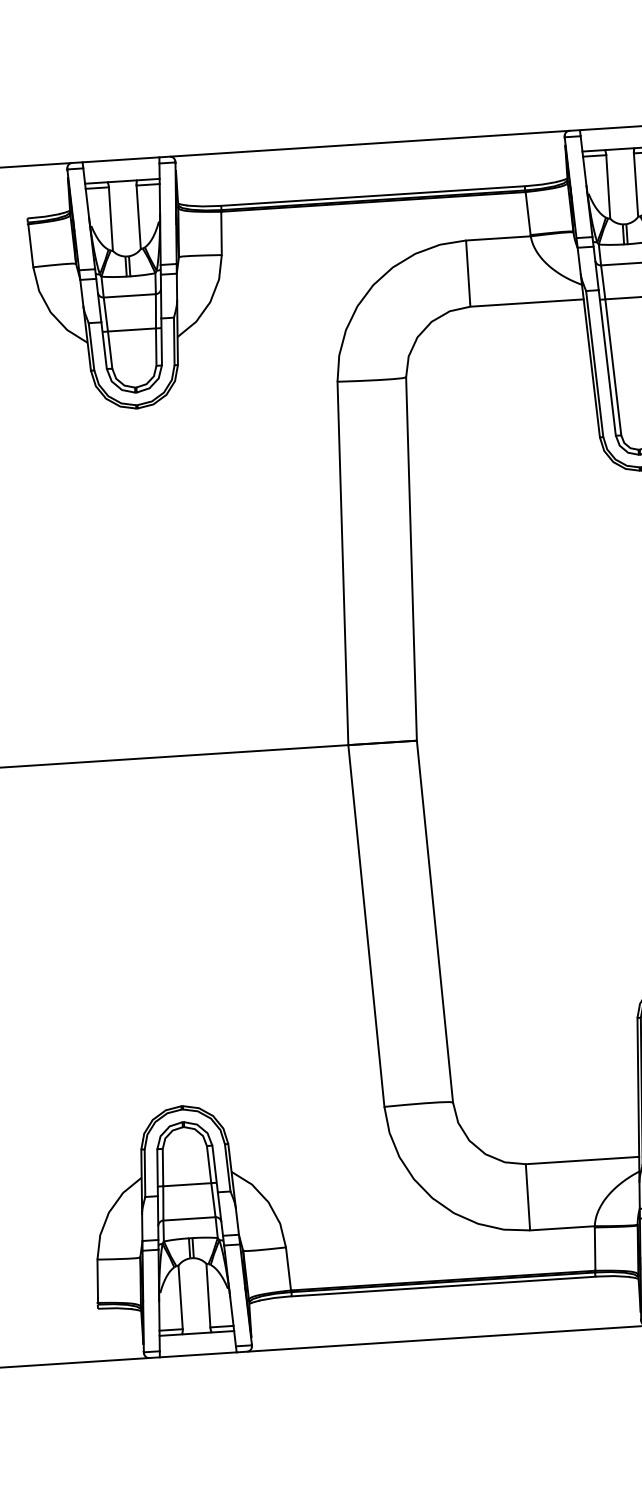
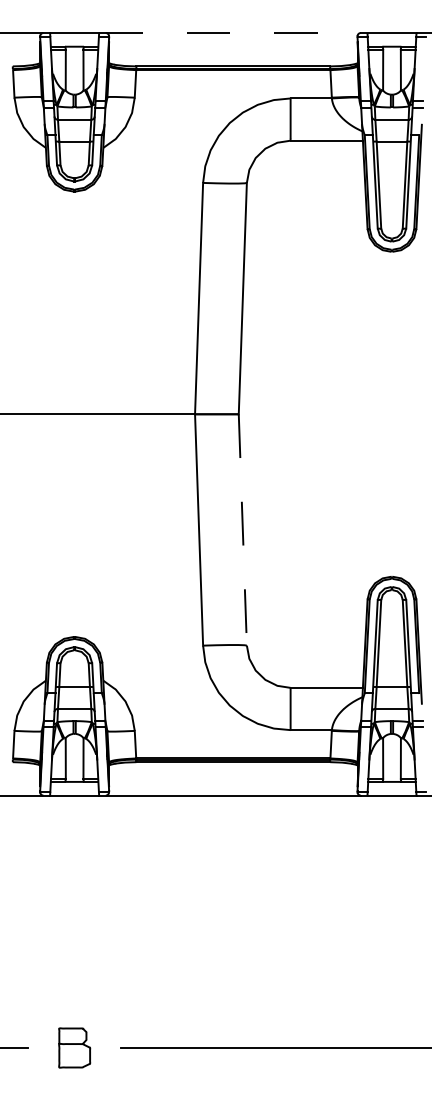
line: (363, 144) -> (229, 33), solid -> dashed
line: (434, 920) -> (242, 529), solid -> dashed

